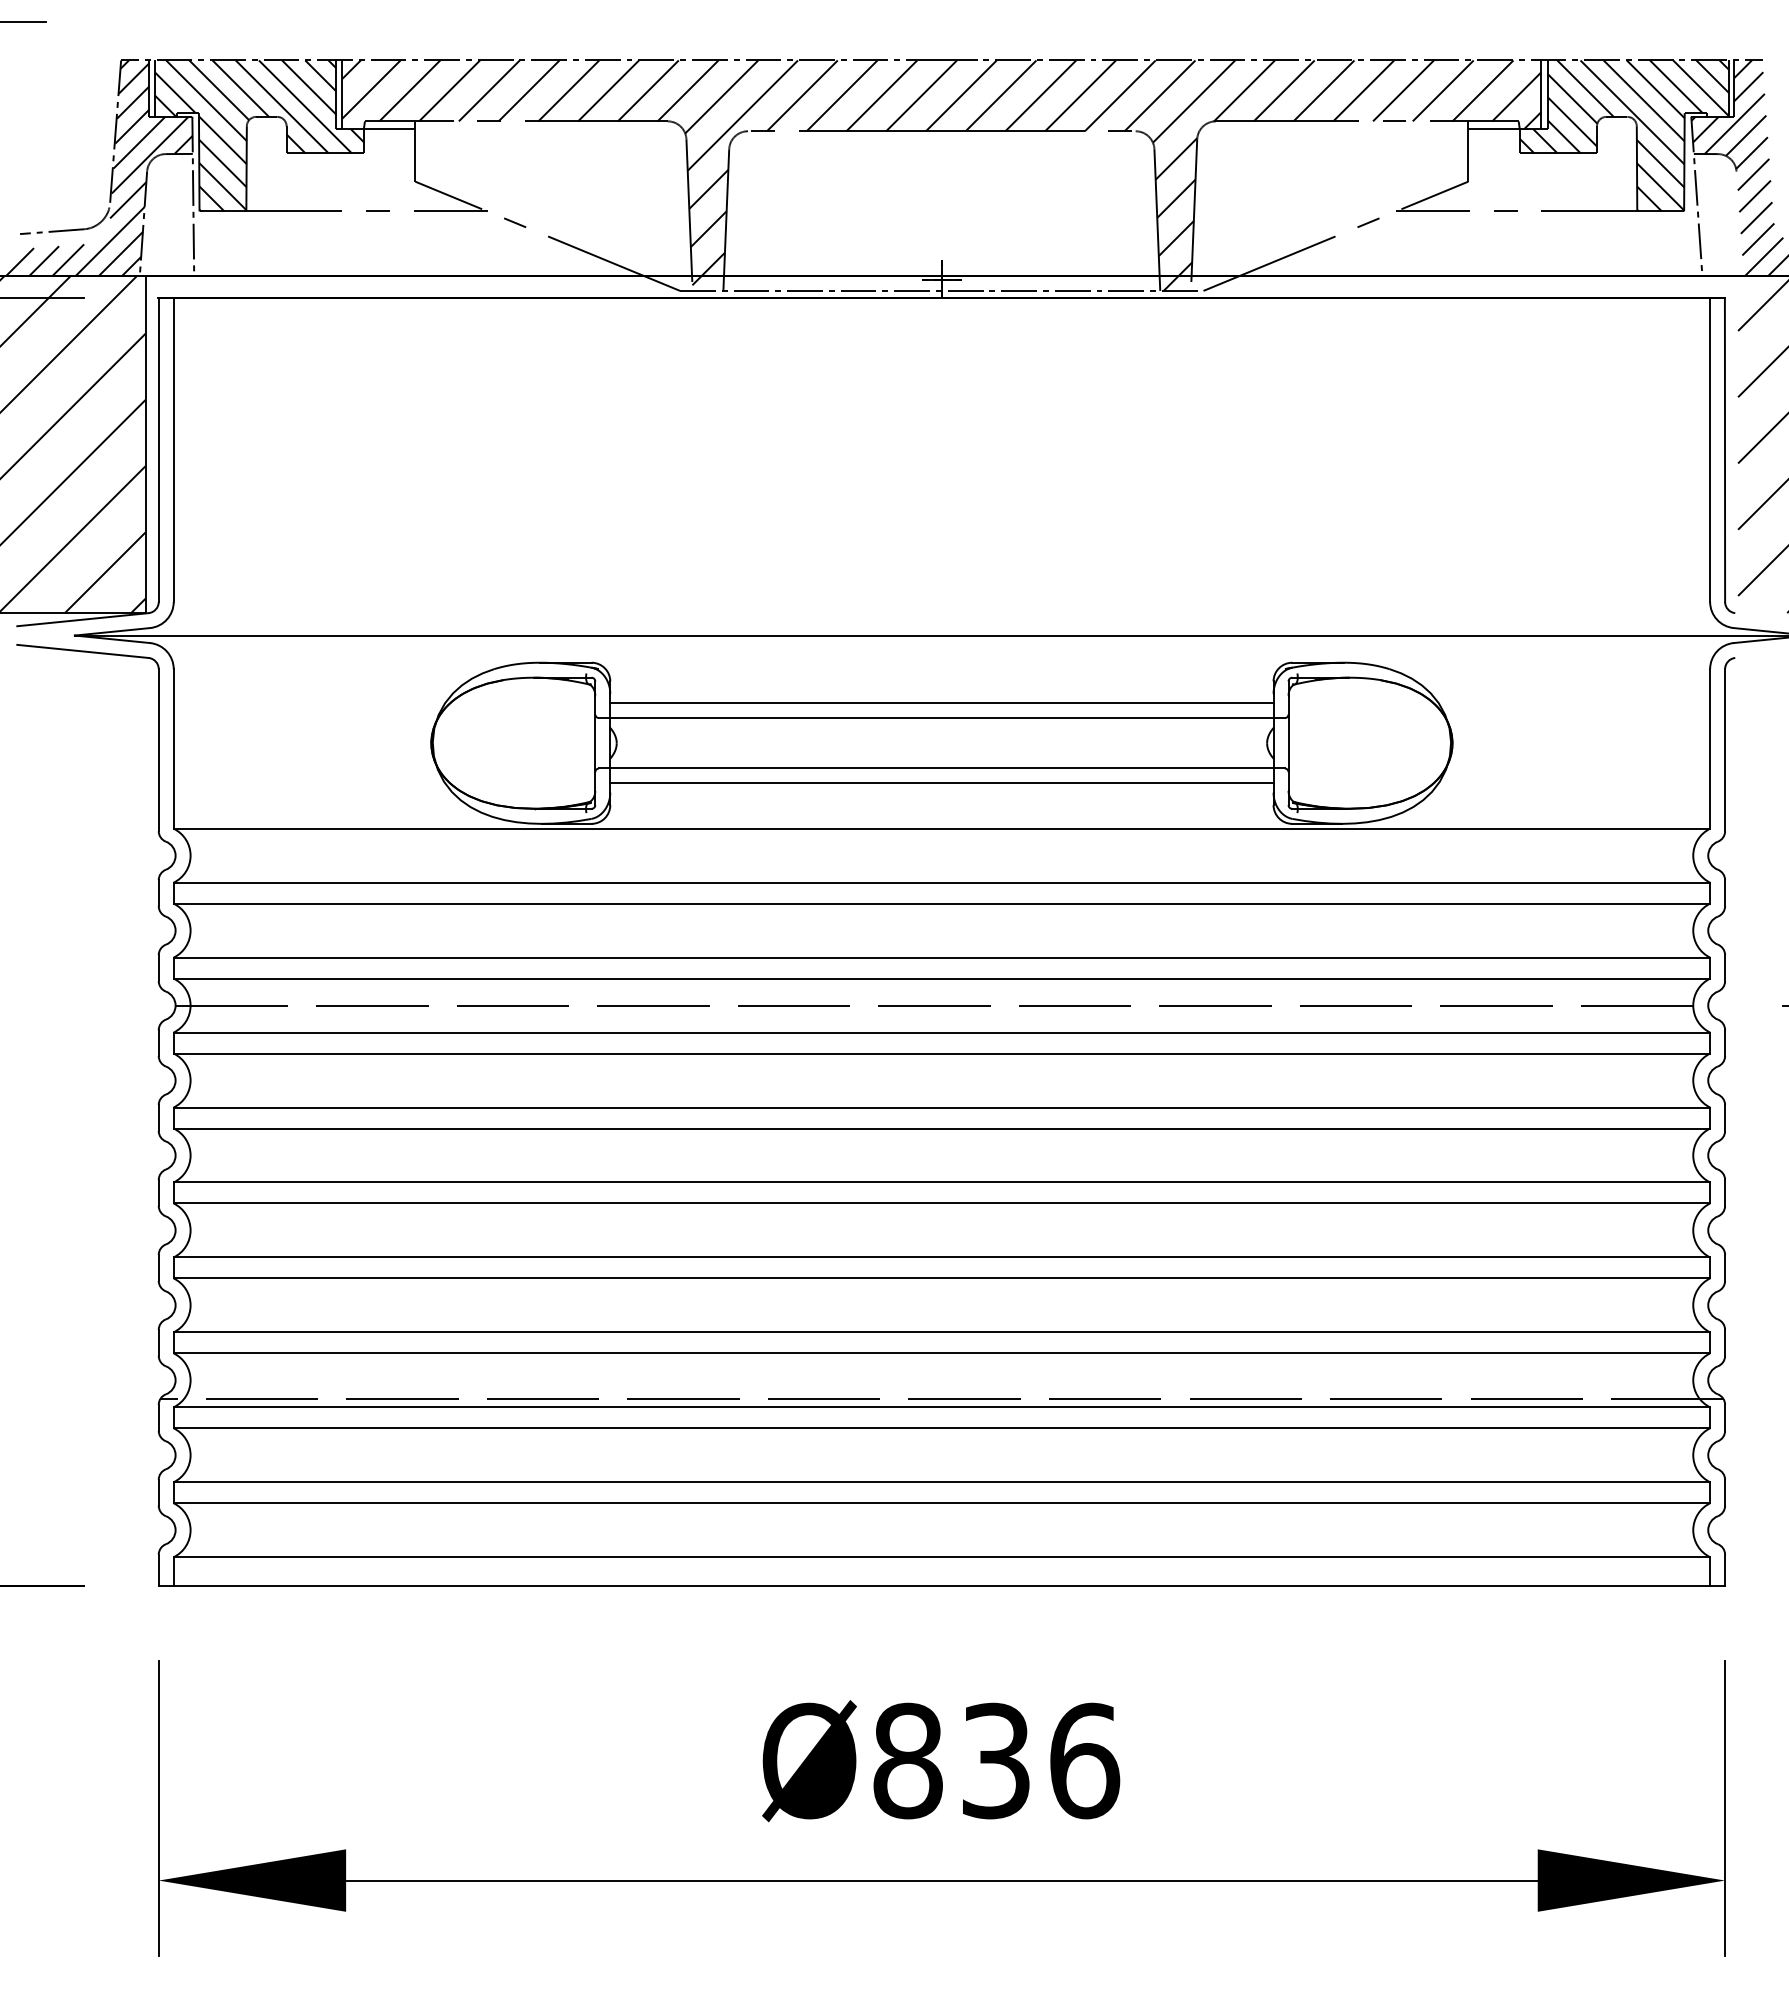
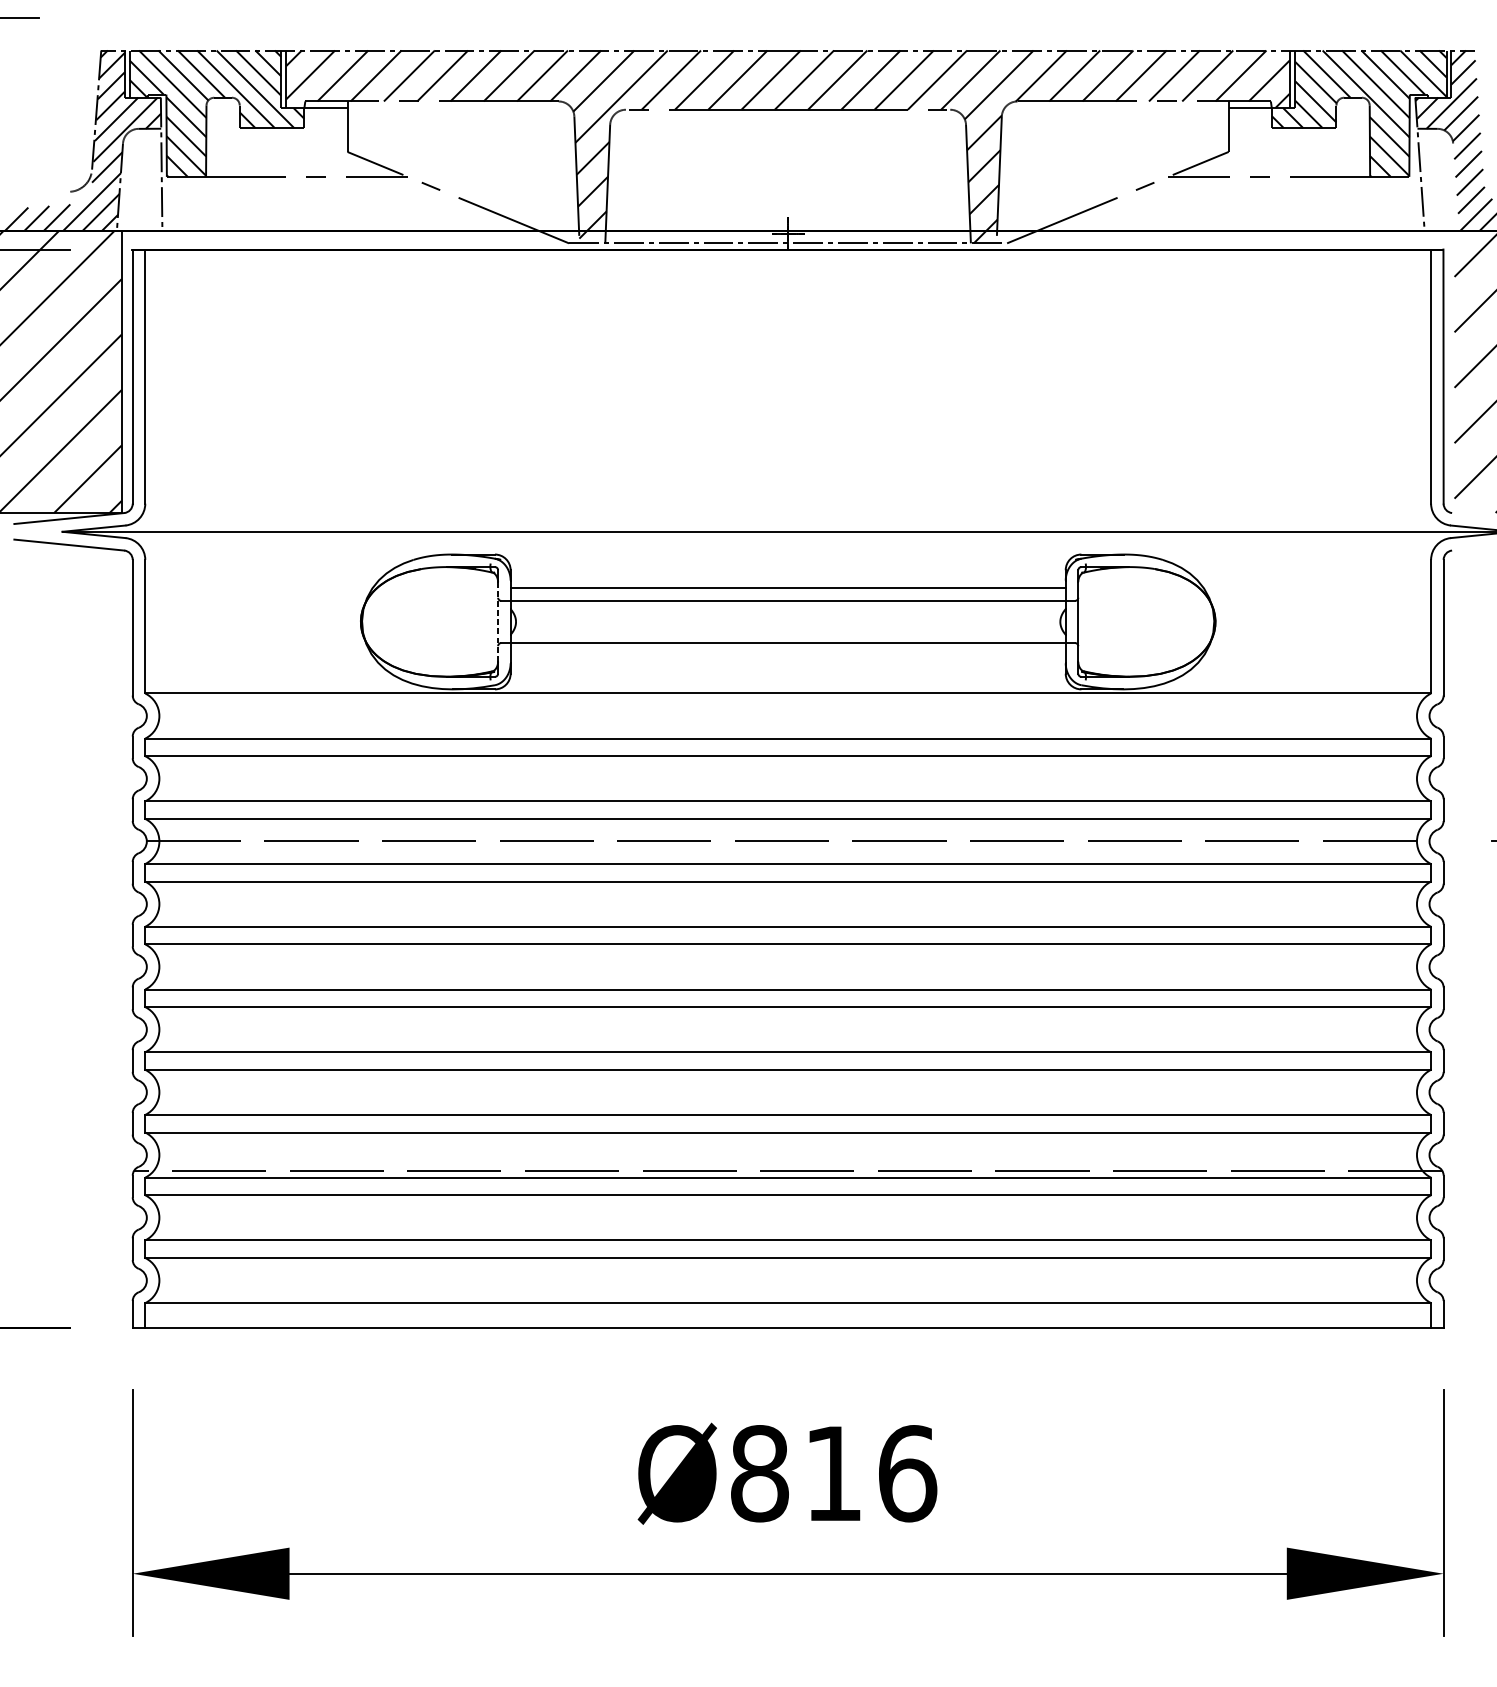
line: (52, 231) -> (43, 193), removed
line: (595, 743) -> (498, 622), solid -> dashed
line: (941, 783) -> (787, 655), removed
text: (996, 1760) -> (833, 1473), Ø836 -> Ø816

